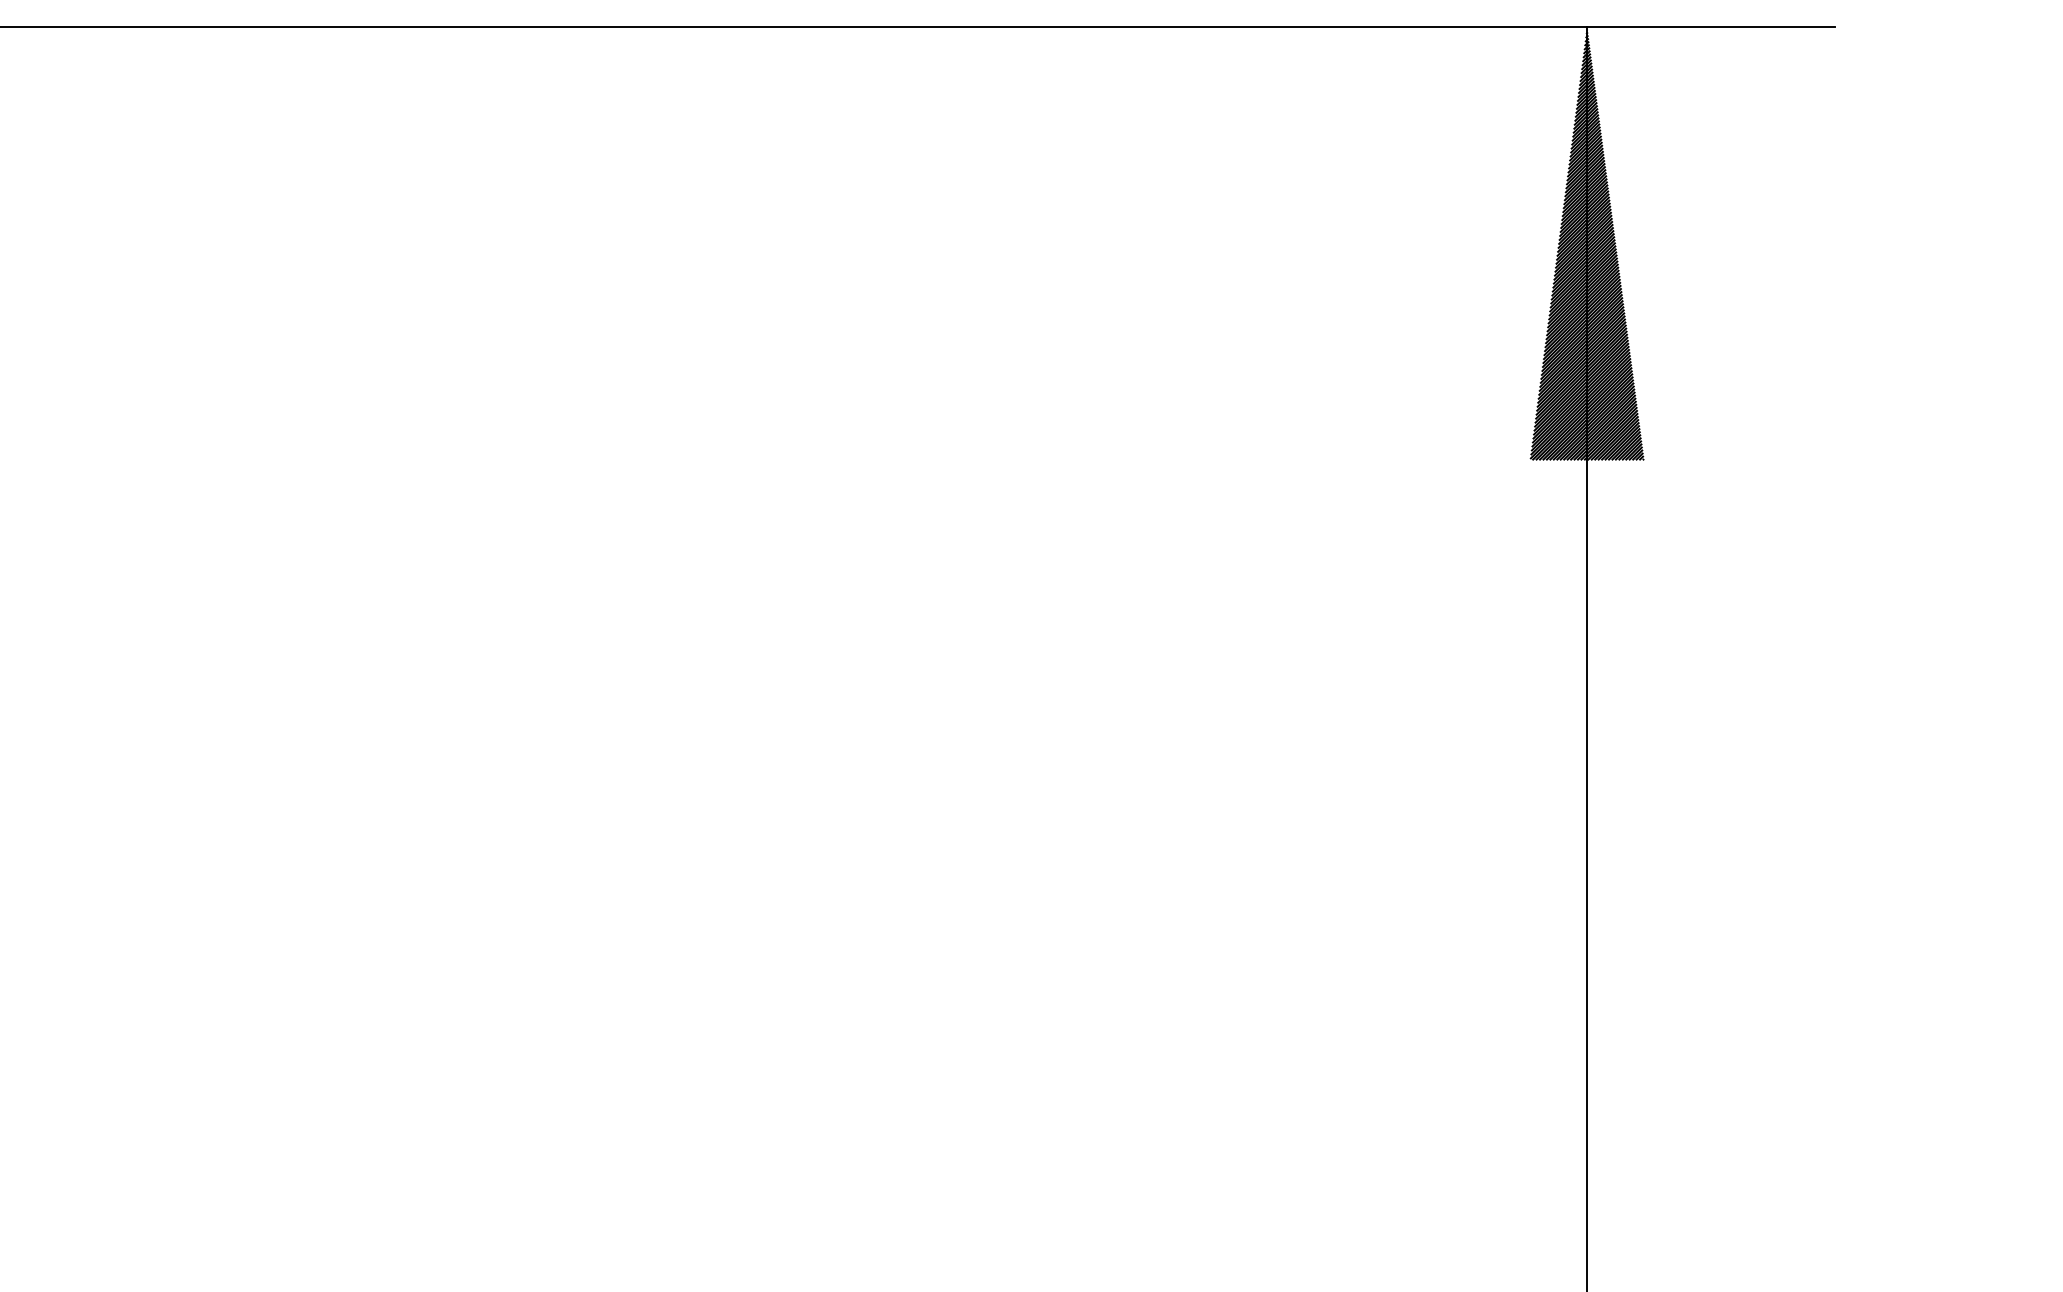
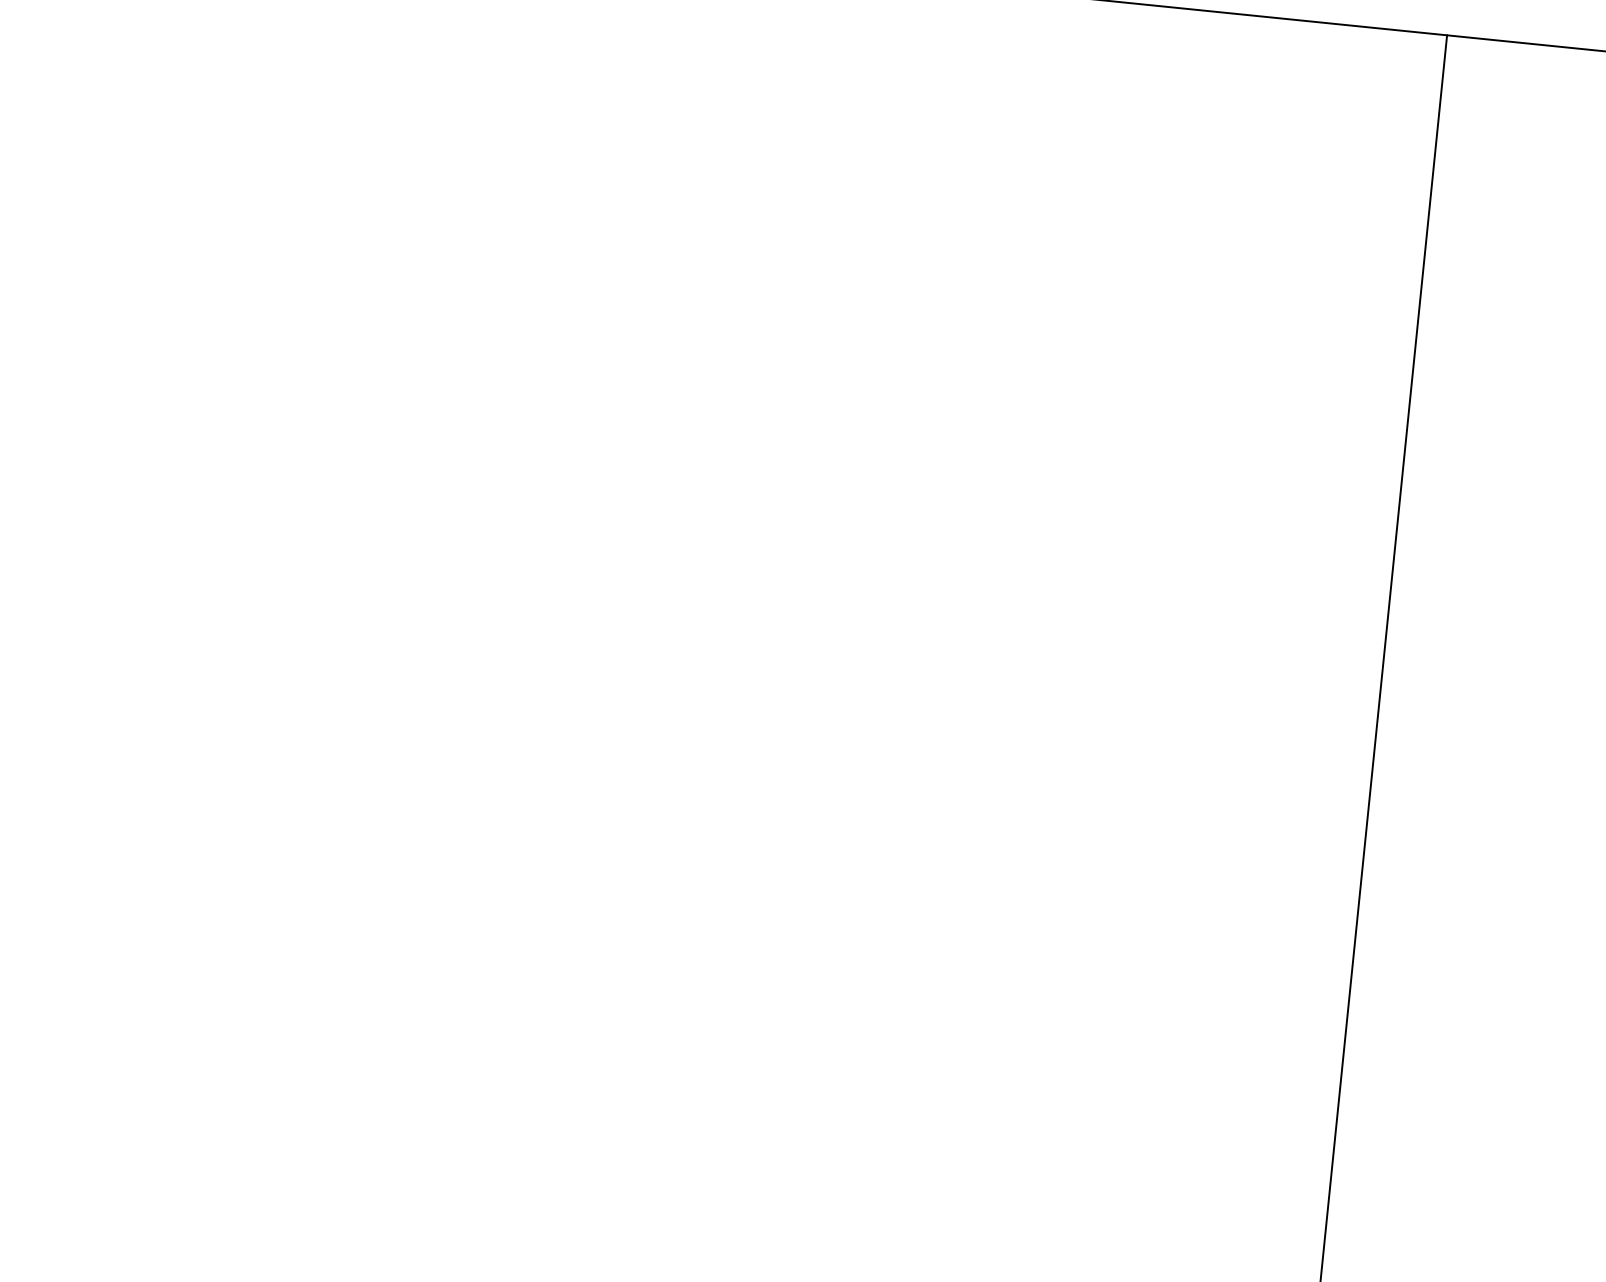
hatch: (1587, 244) -> (1425, 252), removed

